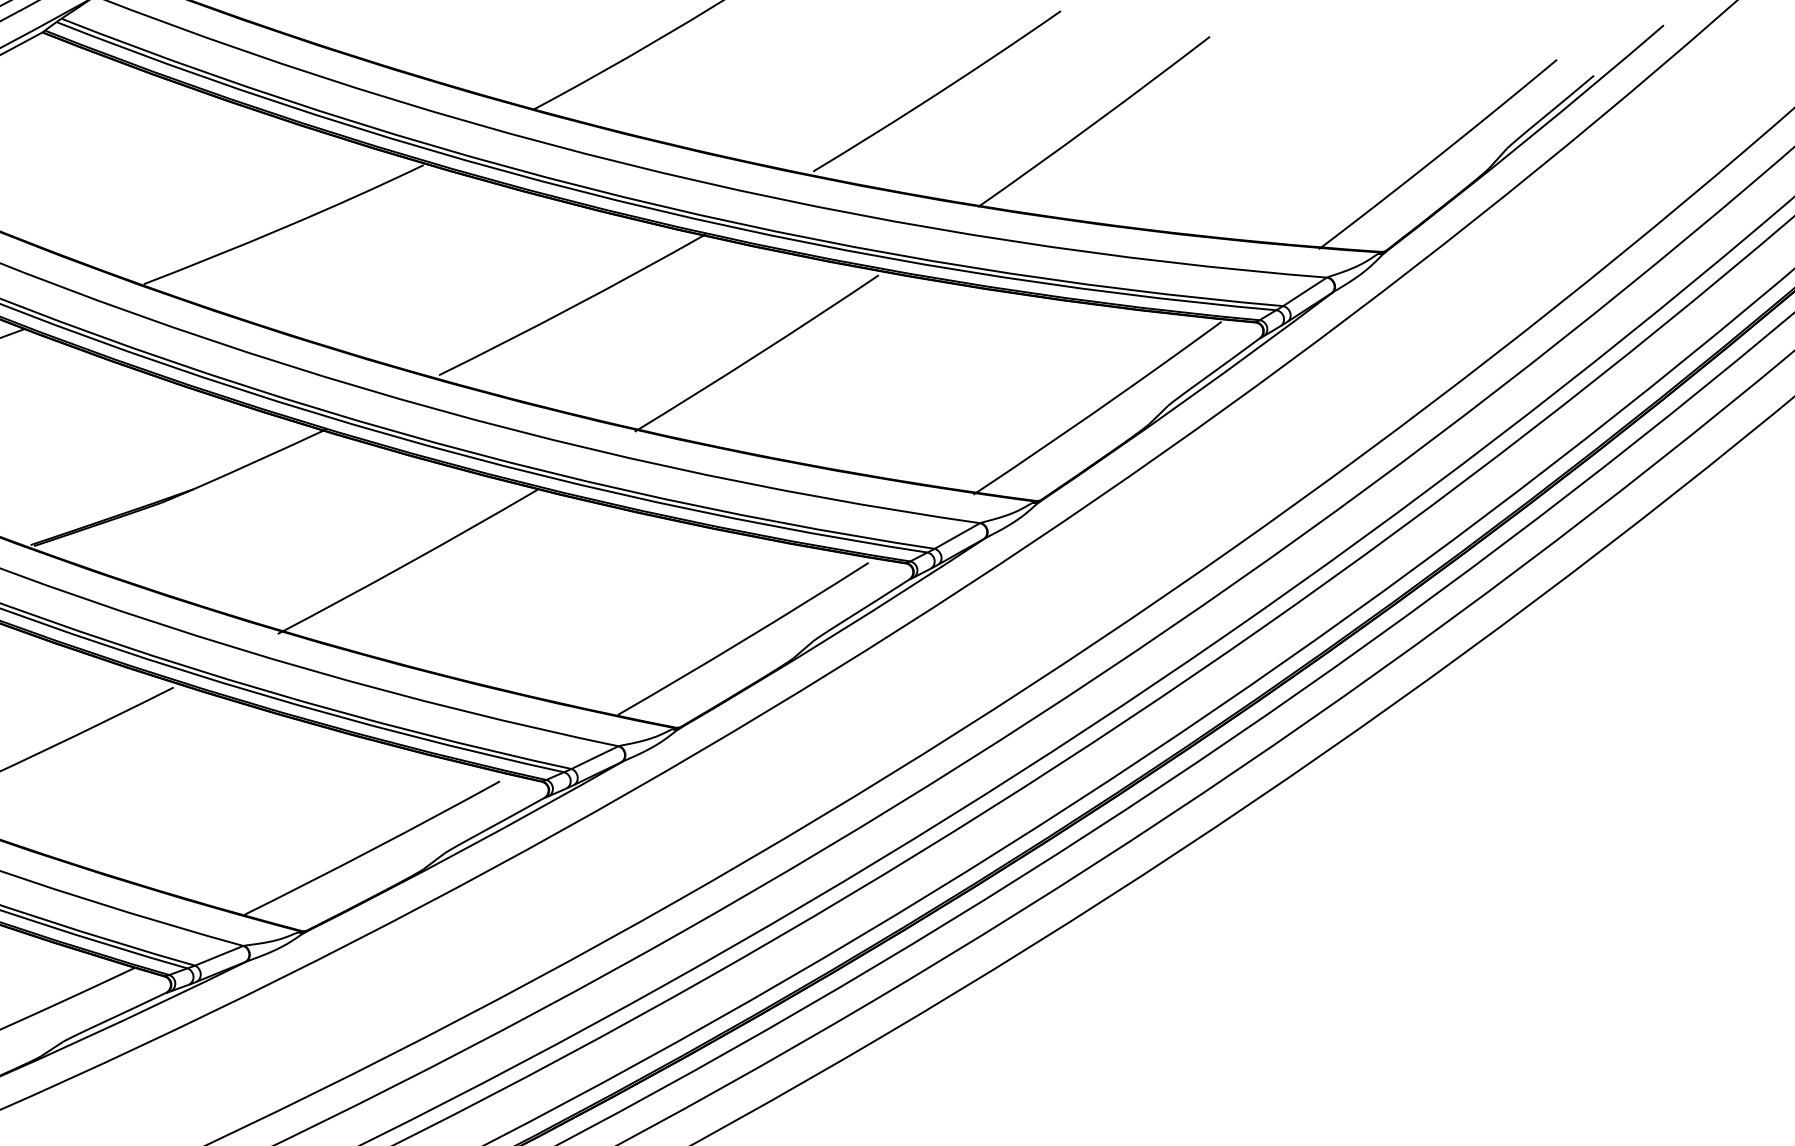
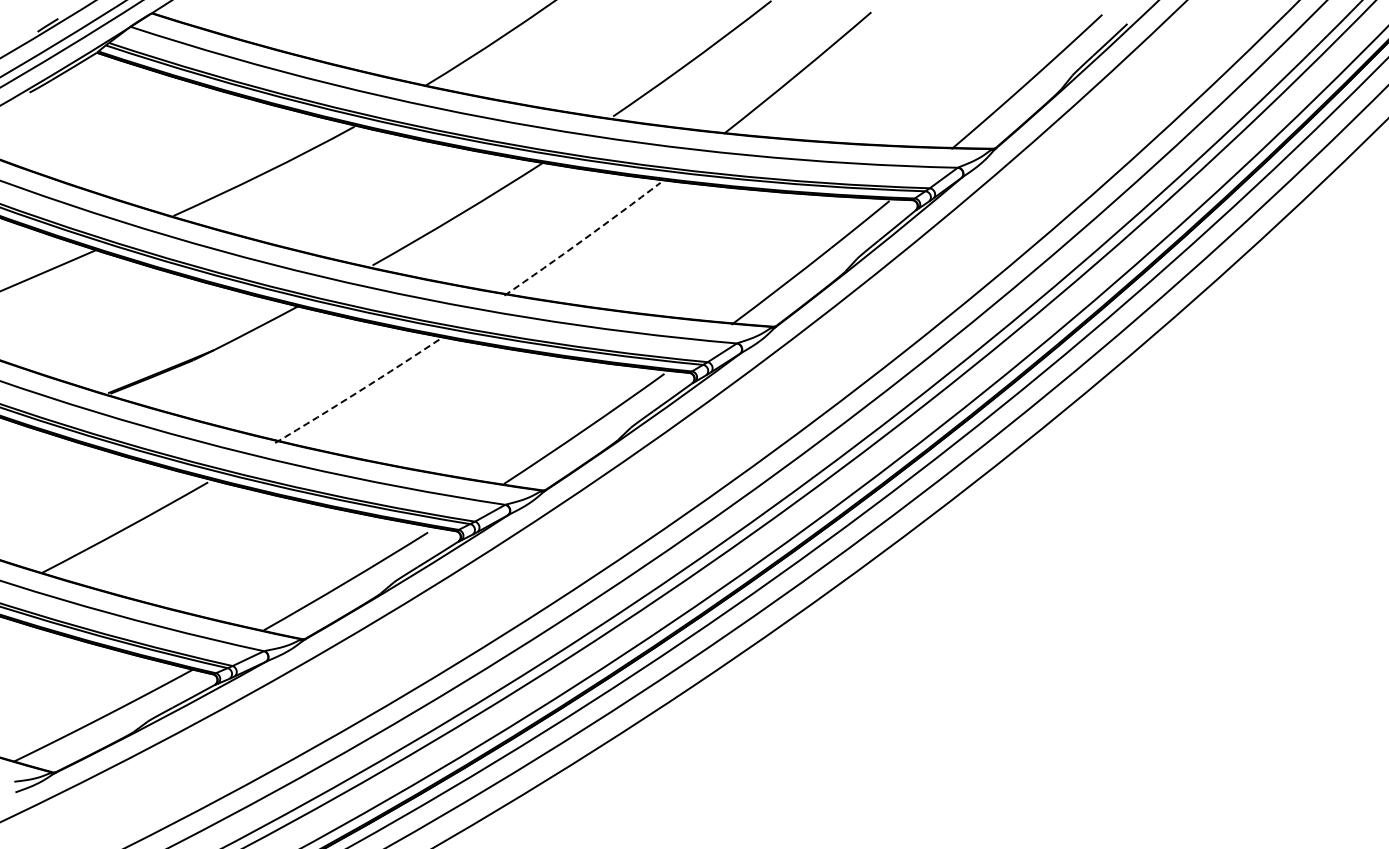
arc: (758, 355) -> (583, 240), solid -> dashed
arc: (408, 563) -> (359, 391), solid -> dashed

